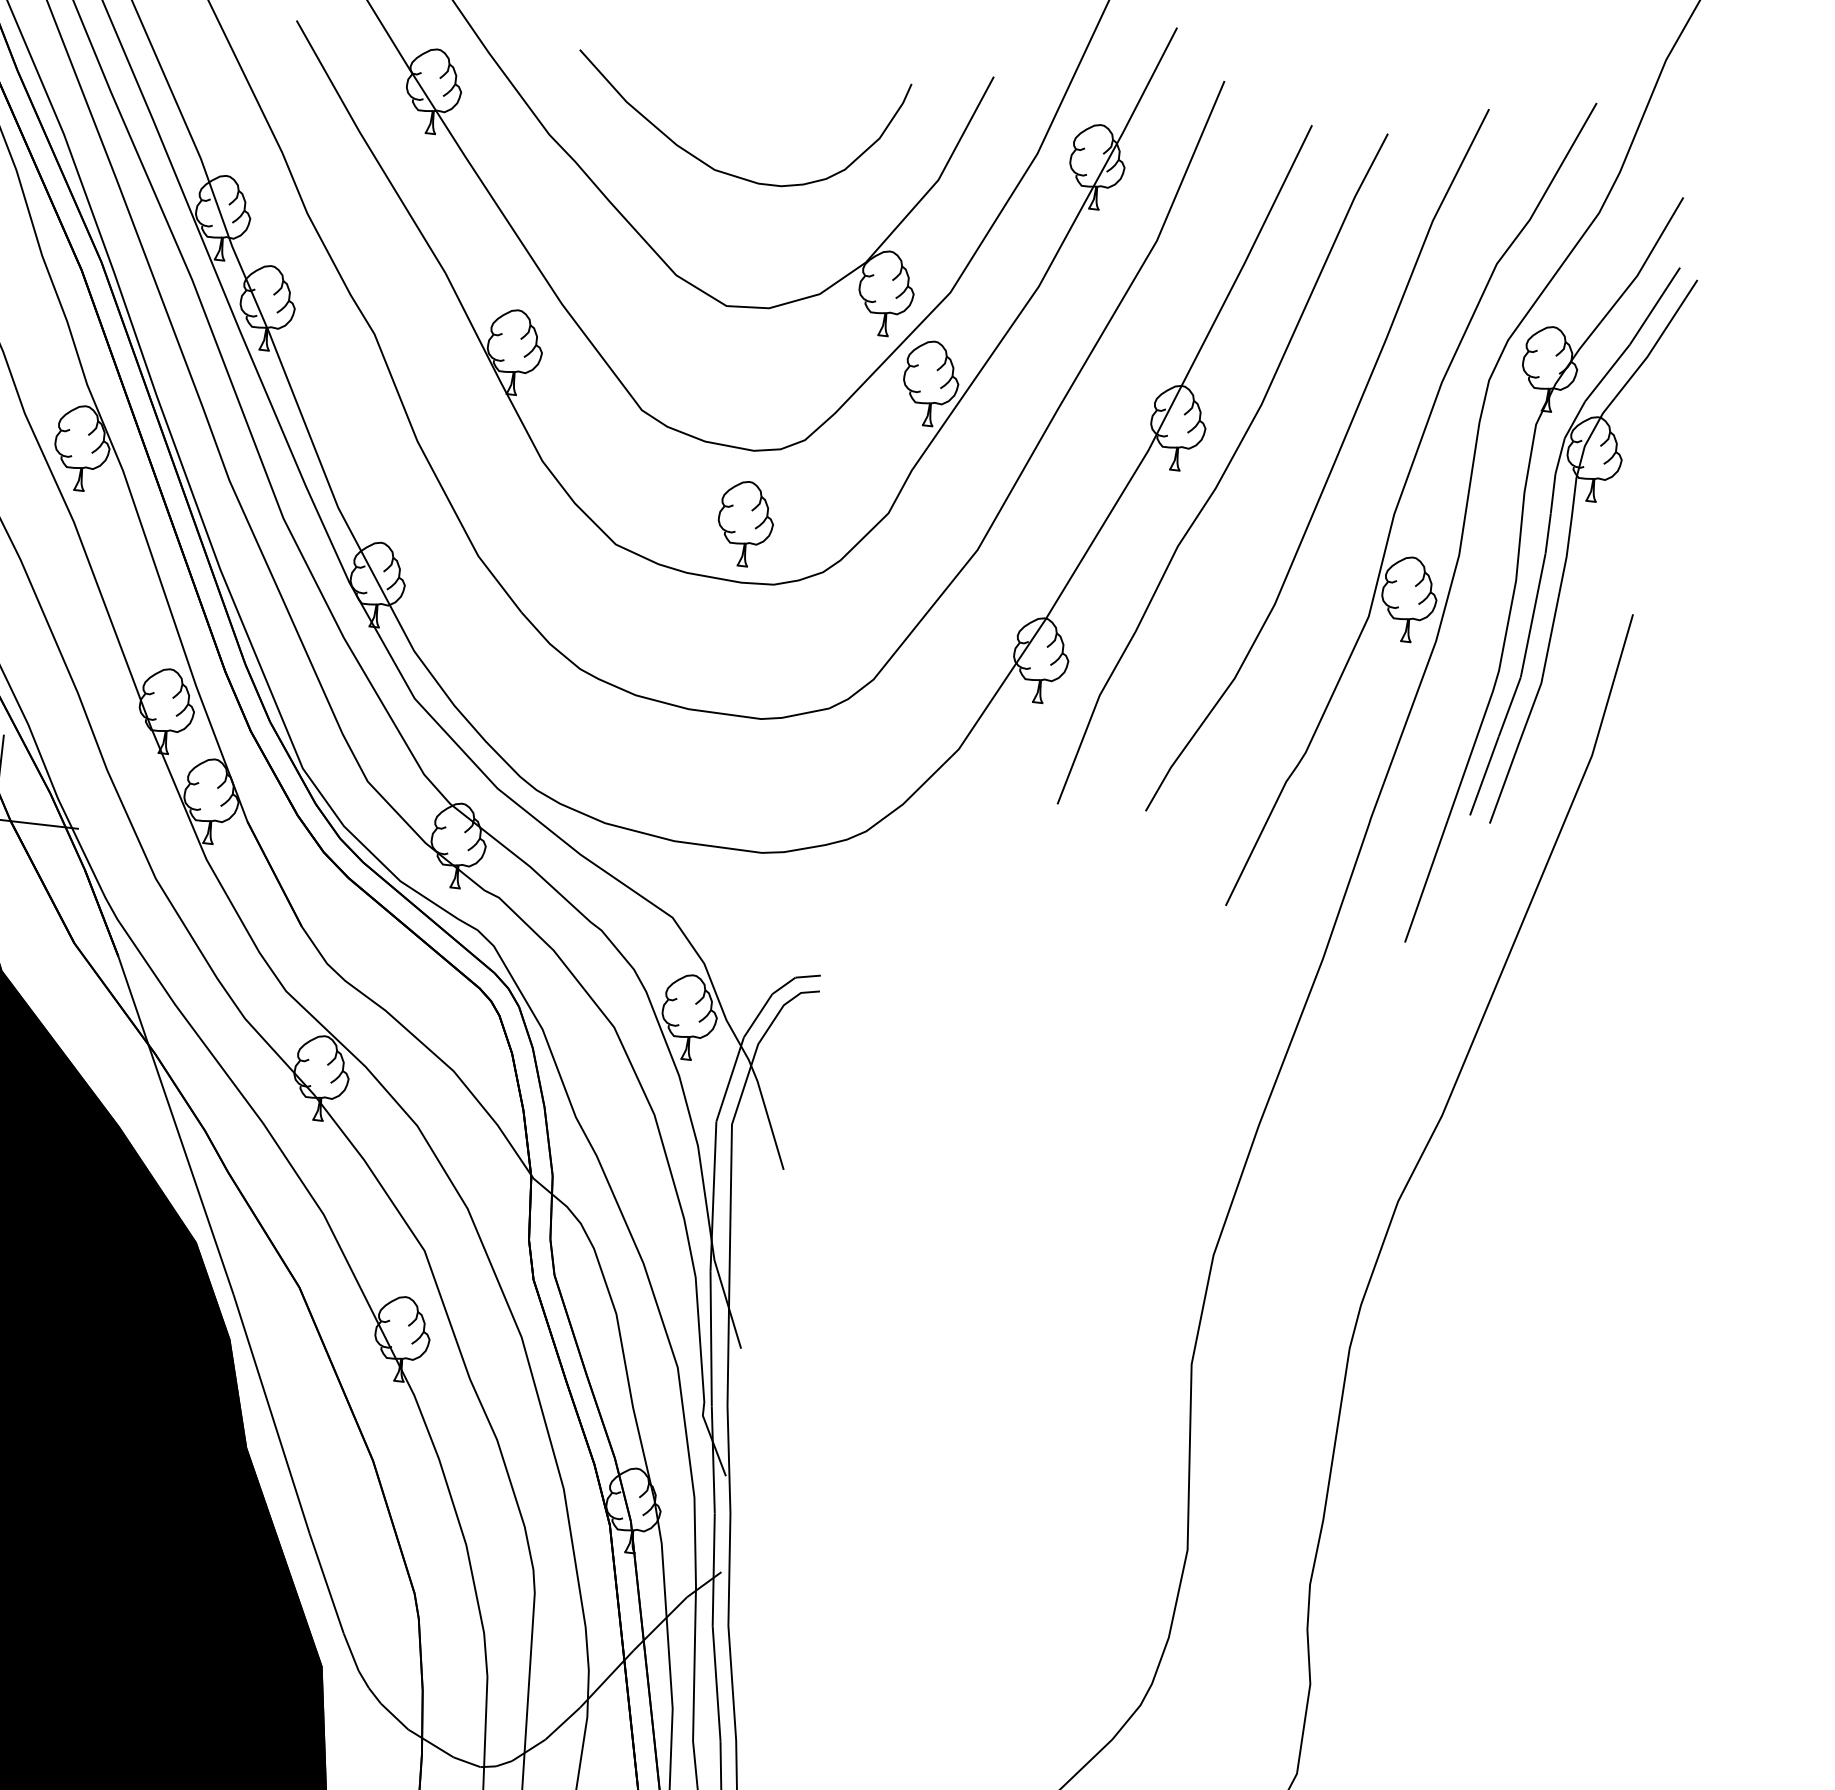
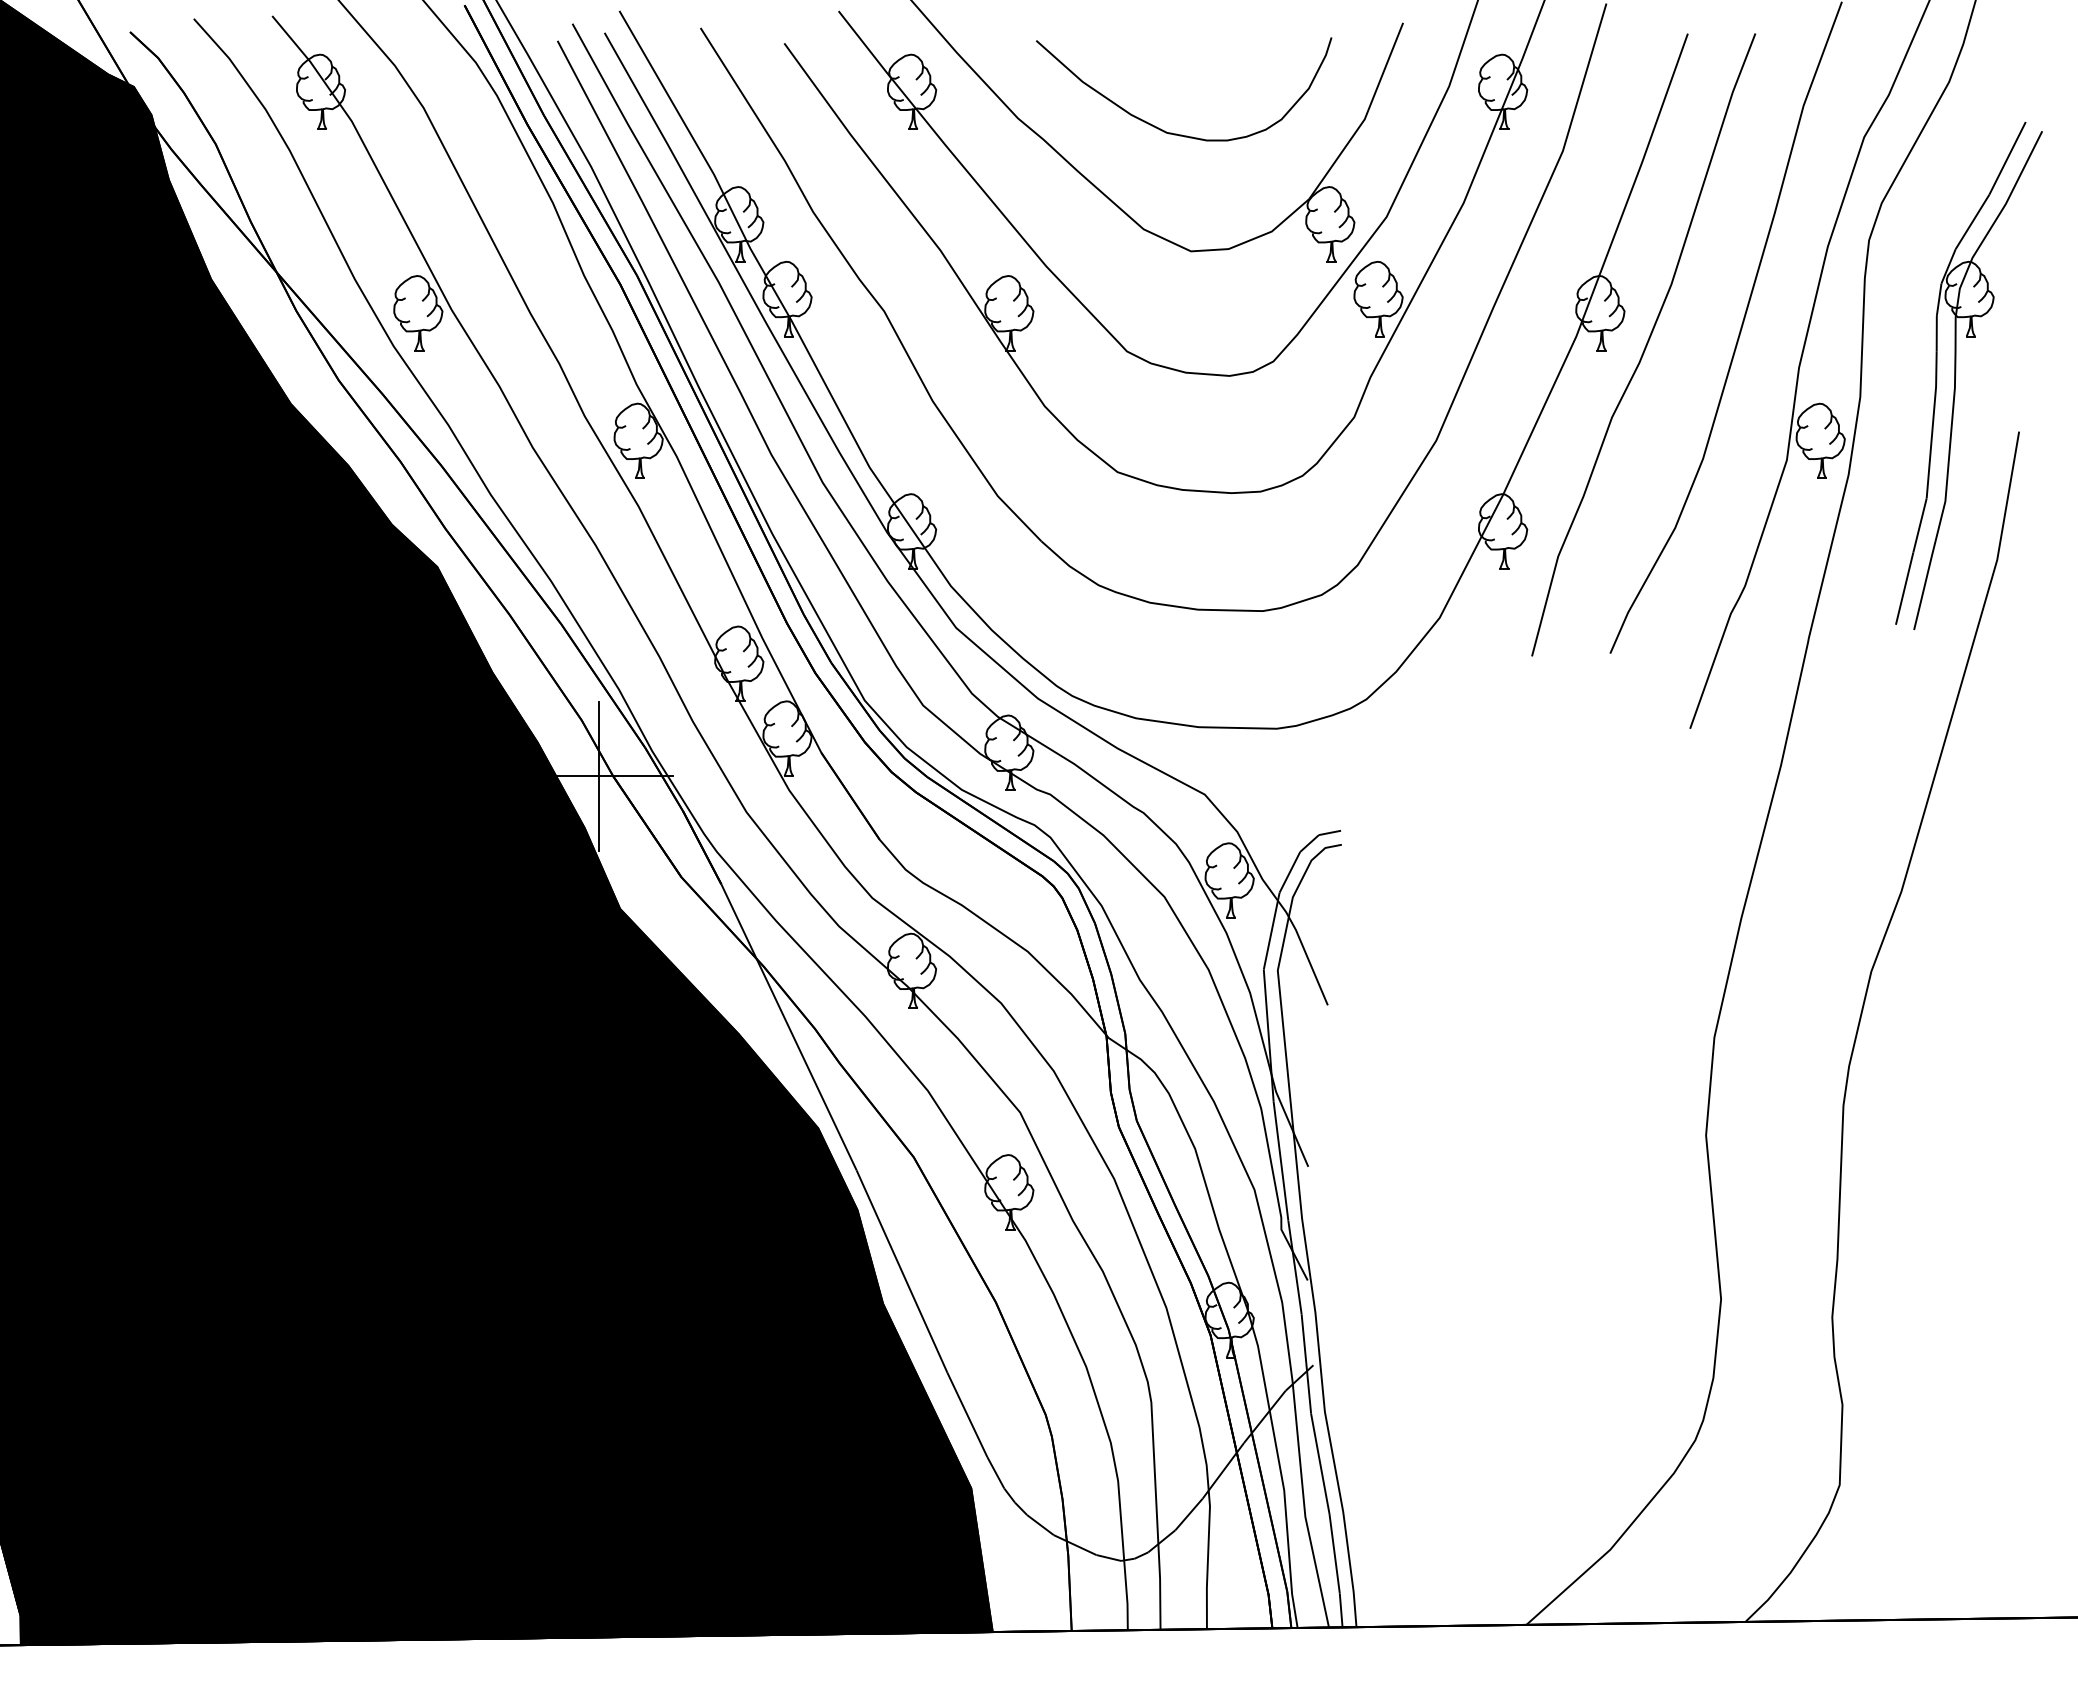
part: (745, 523) -> (1229, 440), removed
part: (1518, 566) -> (1913, 401), removed

